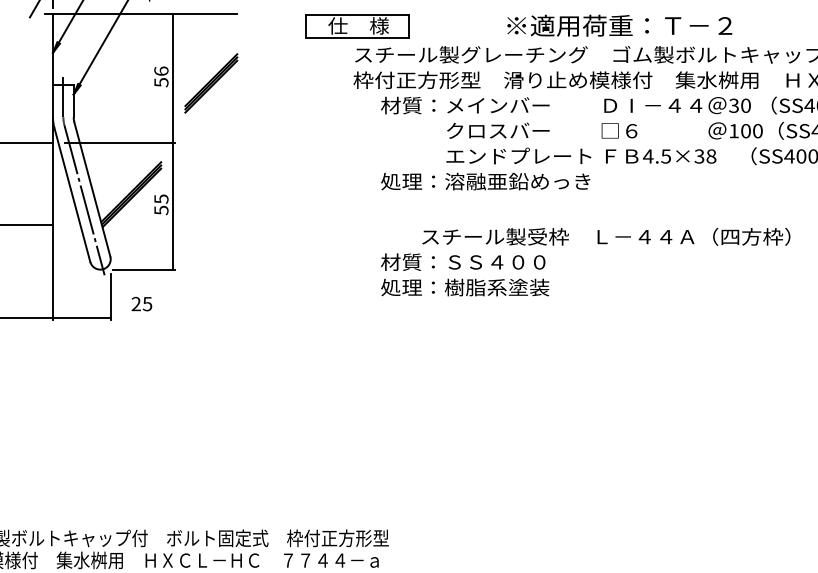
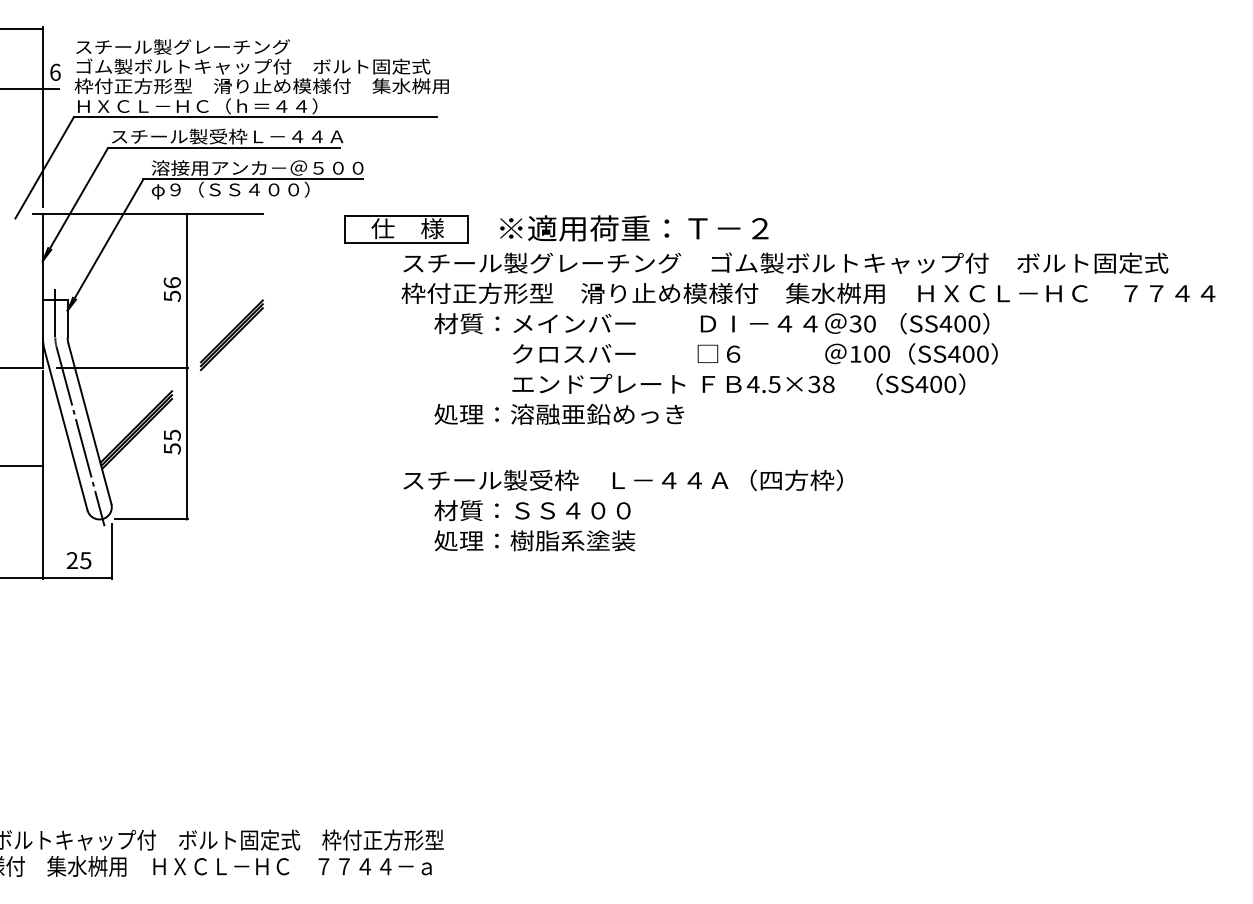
text: (619, 25) -> (634, 228), moved
part: (210, 83) -> (231, 335), moved
text: (605, 236) -> (622, 479), moved
text: (141, 304) -> (78, 560), moved

